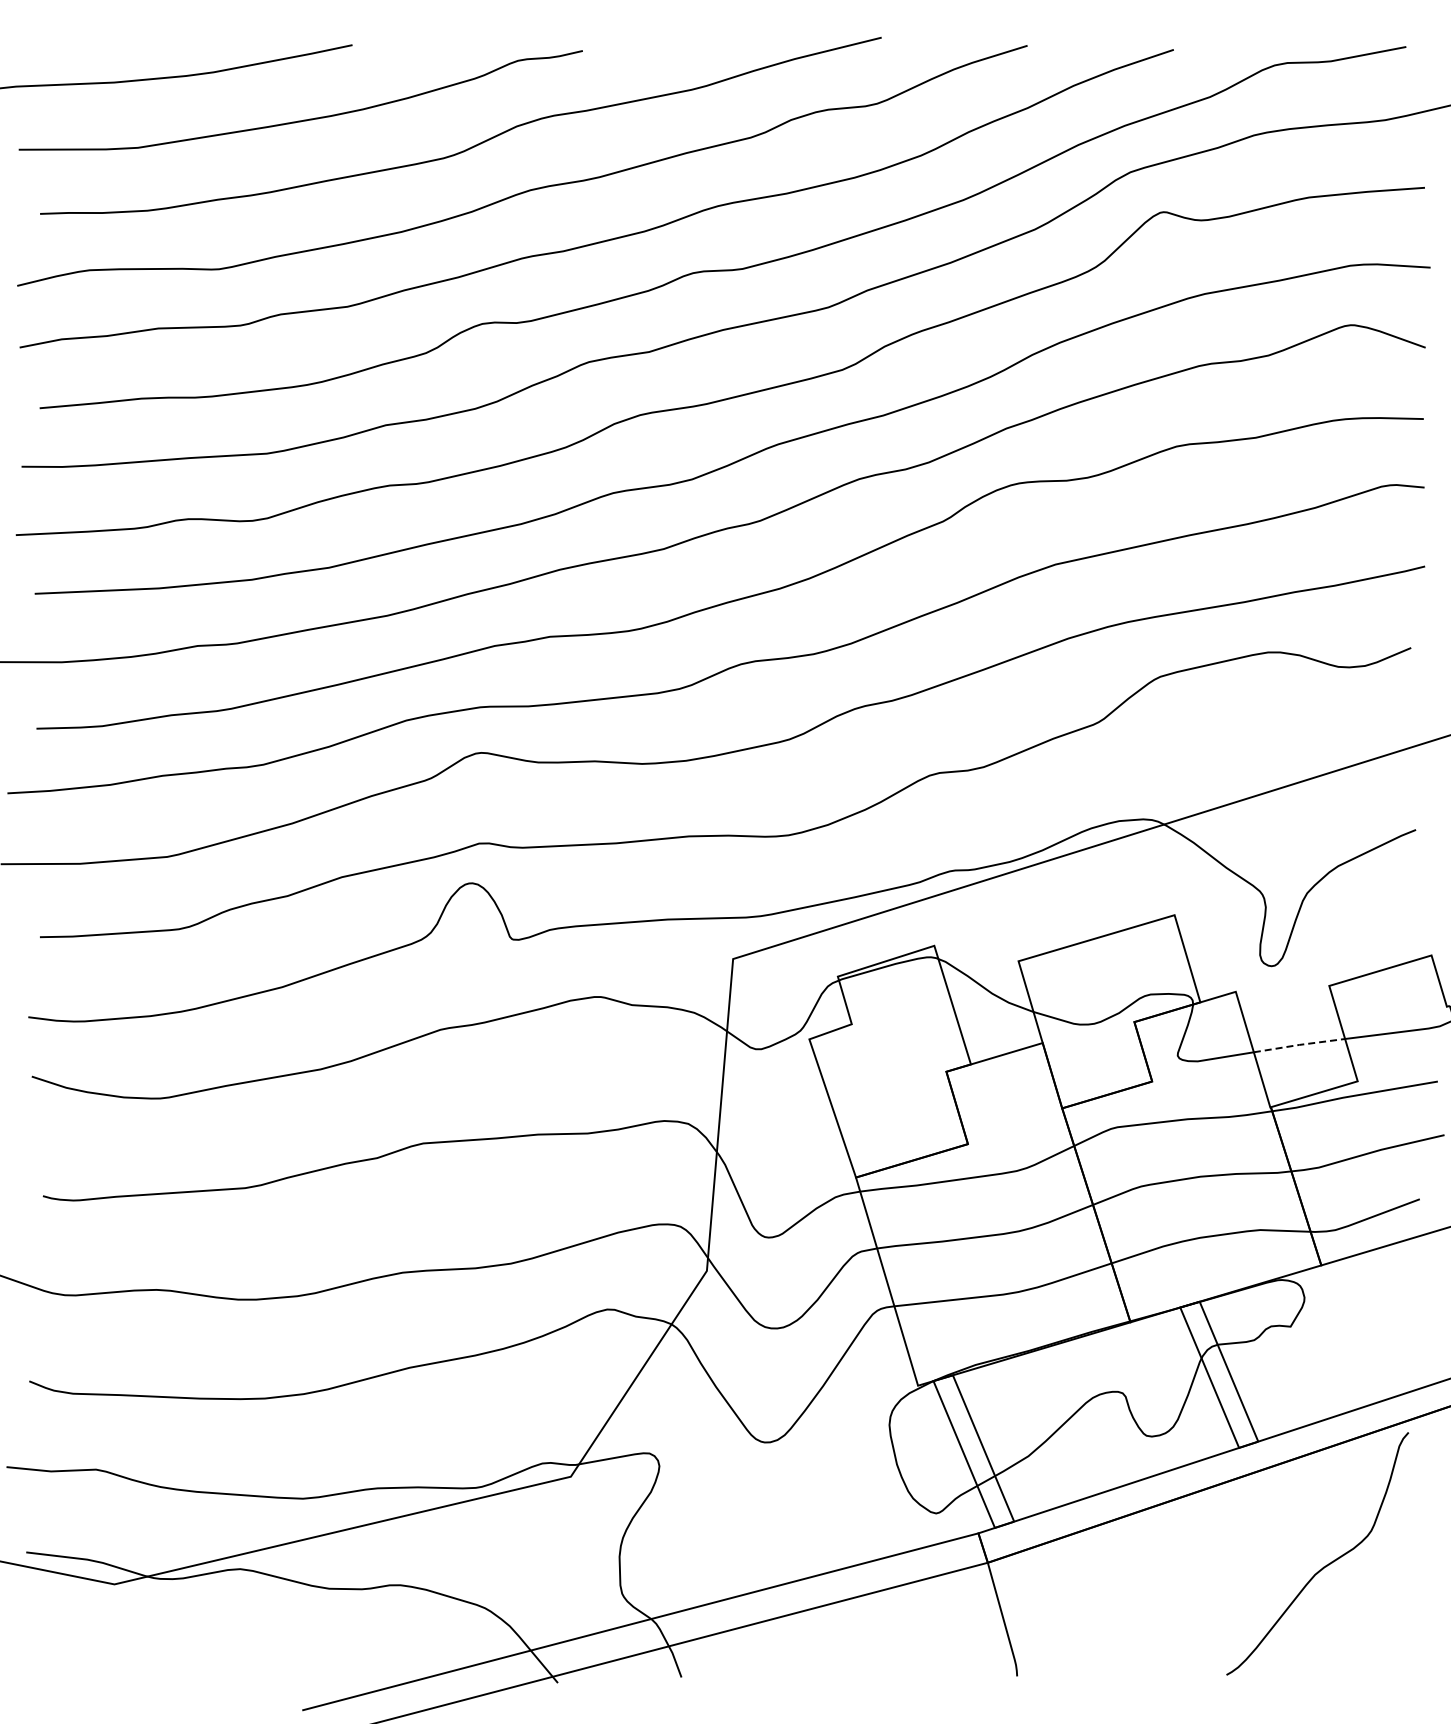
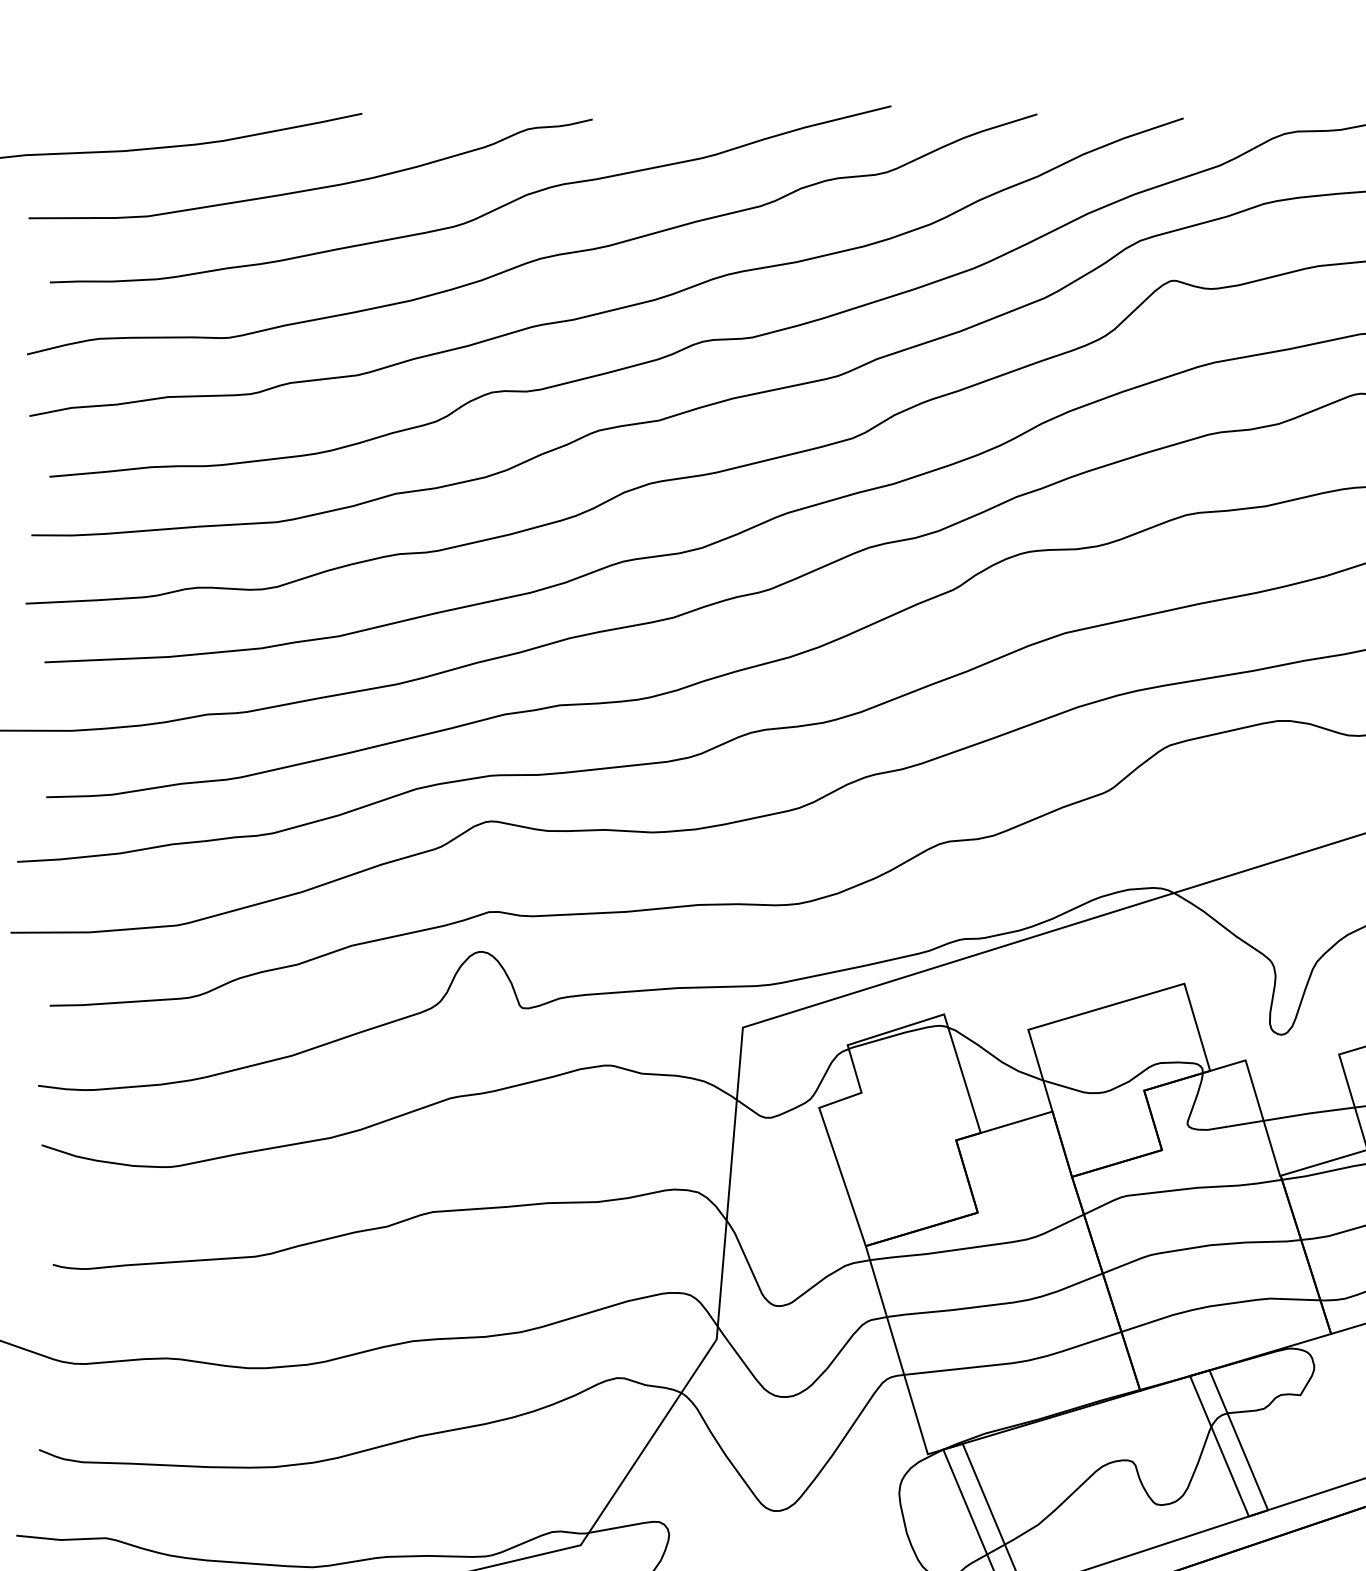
line: (1299, 1044) -> (1309, 1113), dashed -> solid

